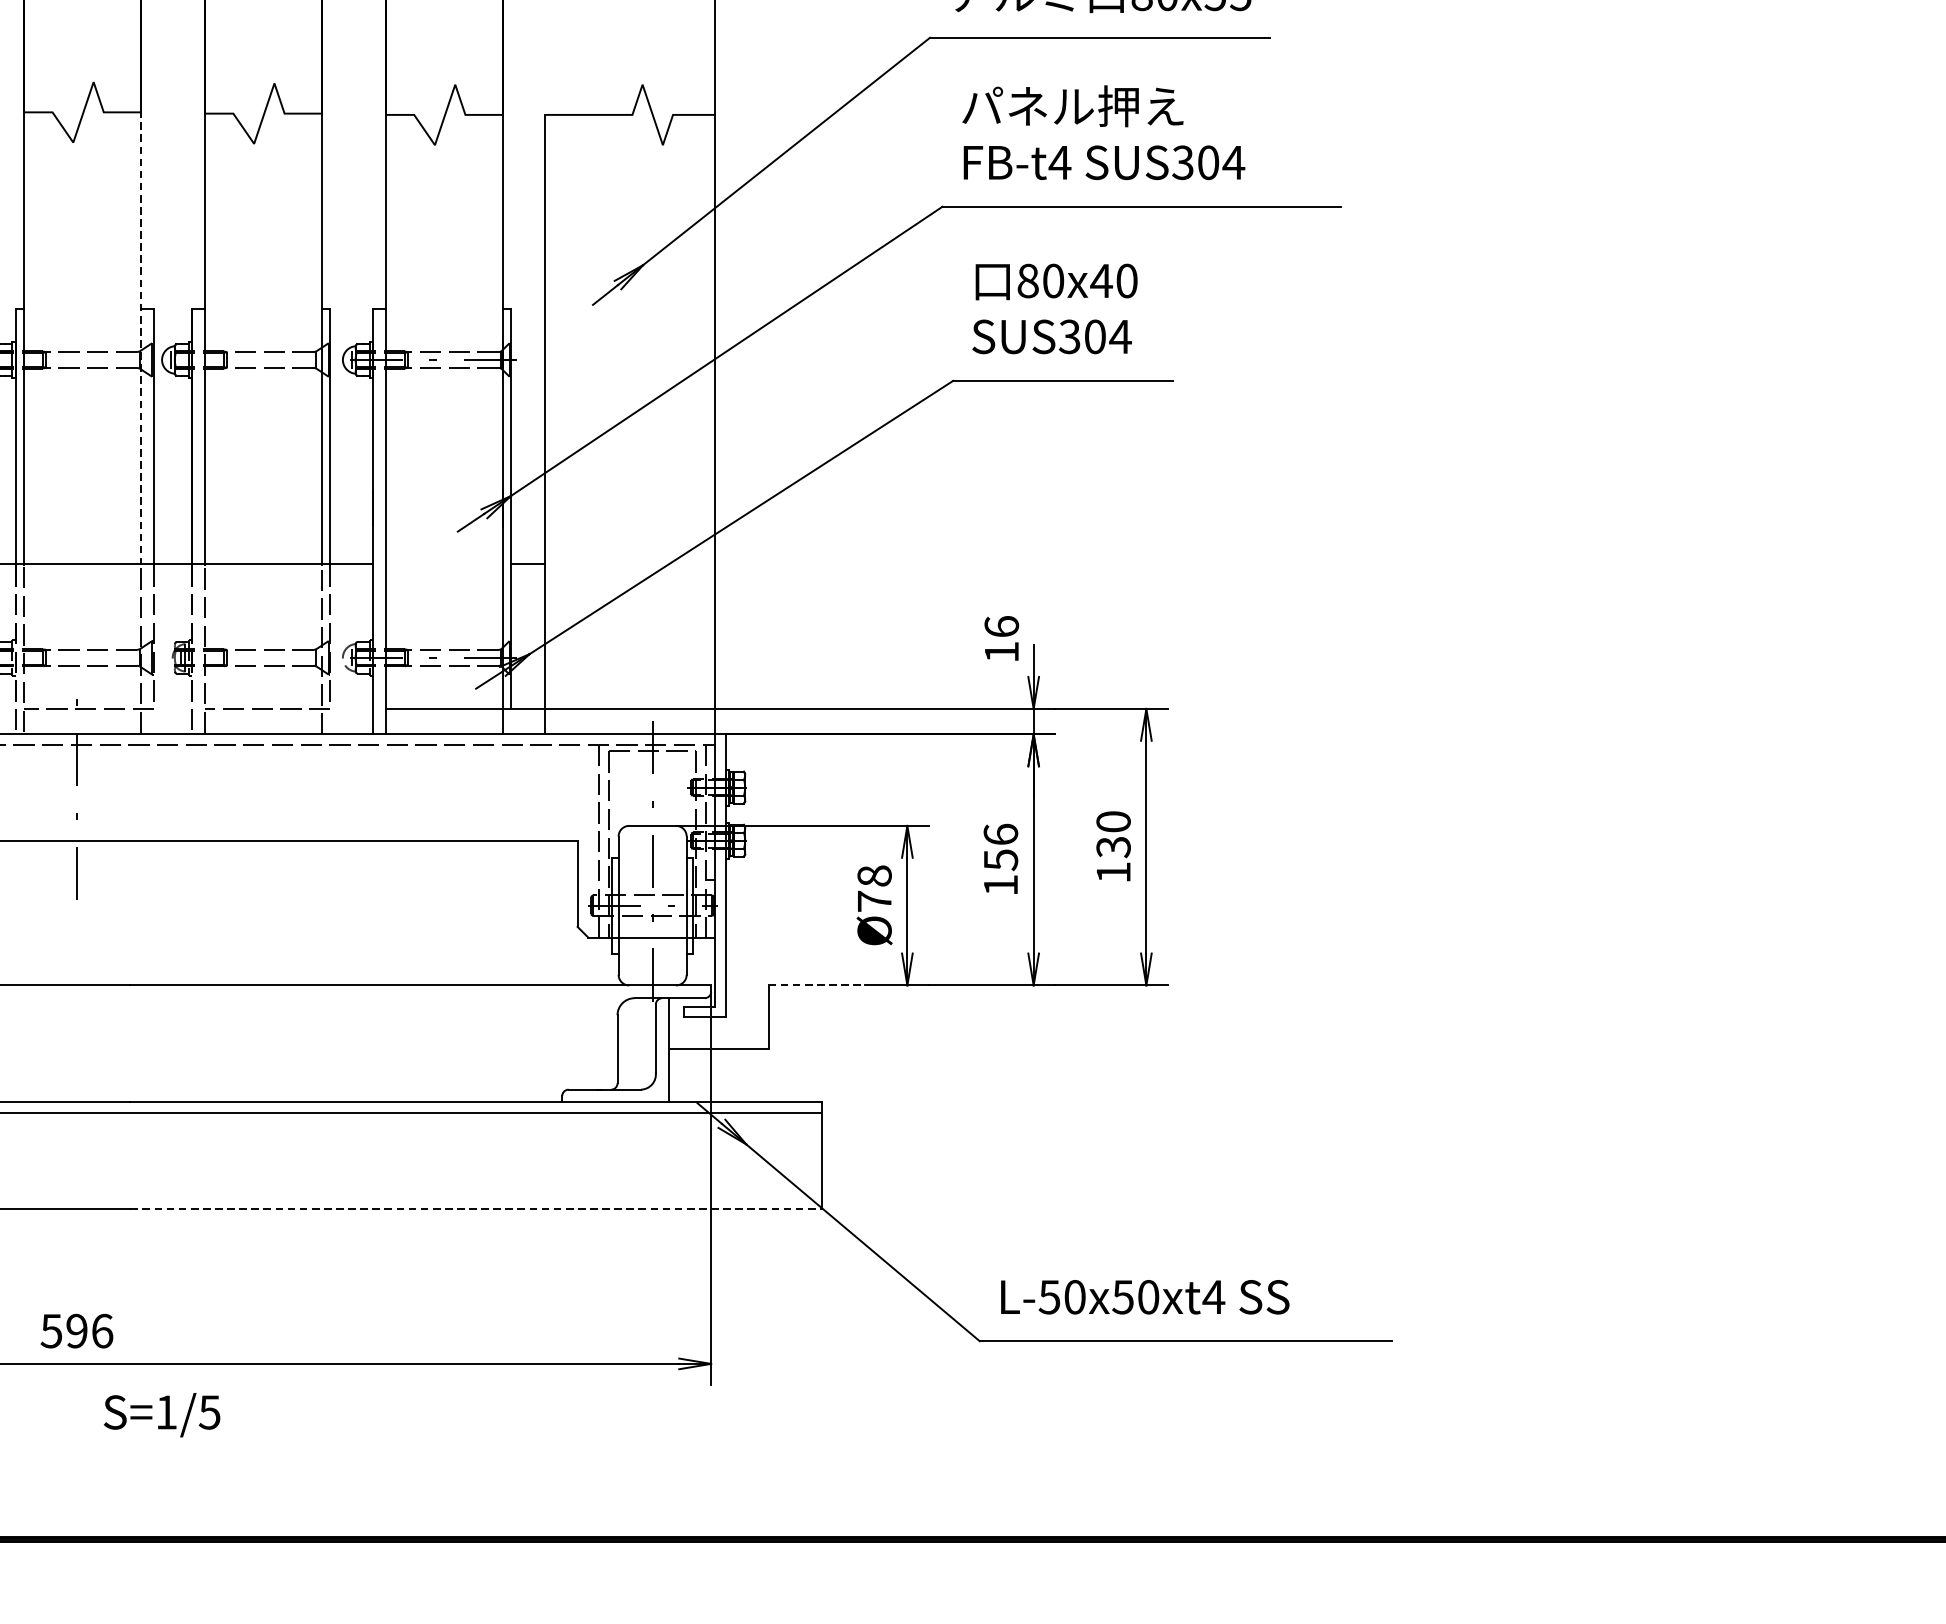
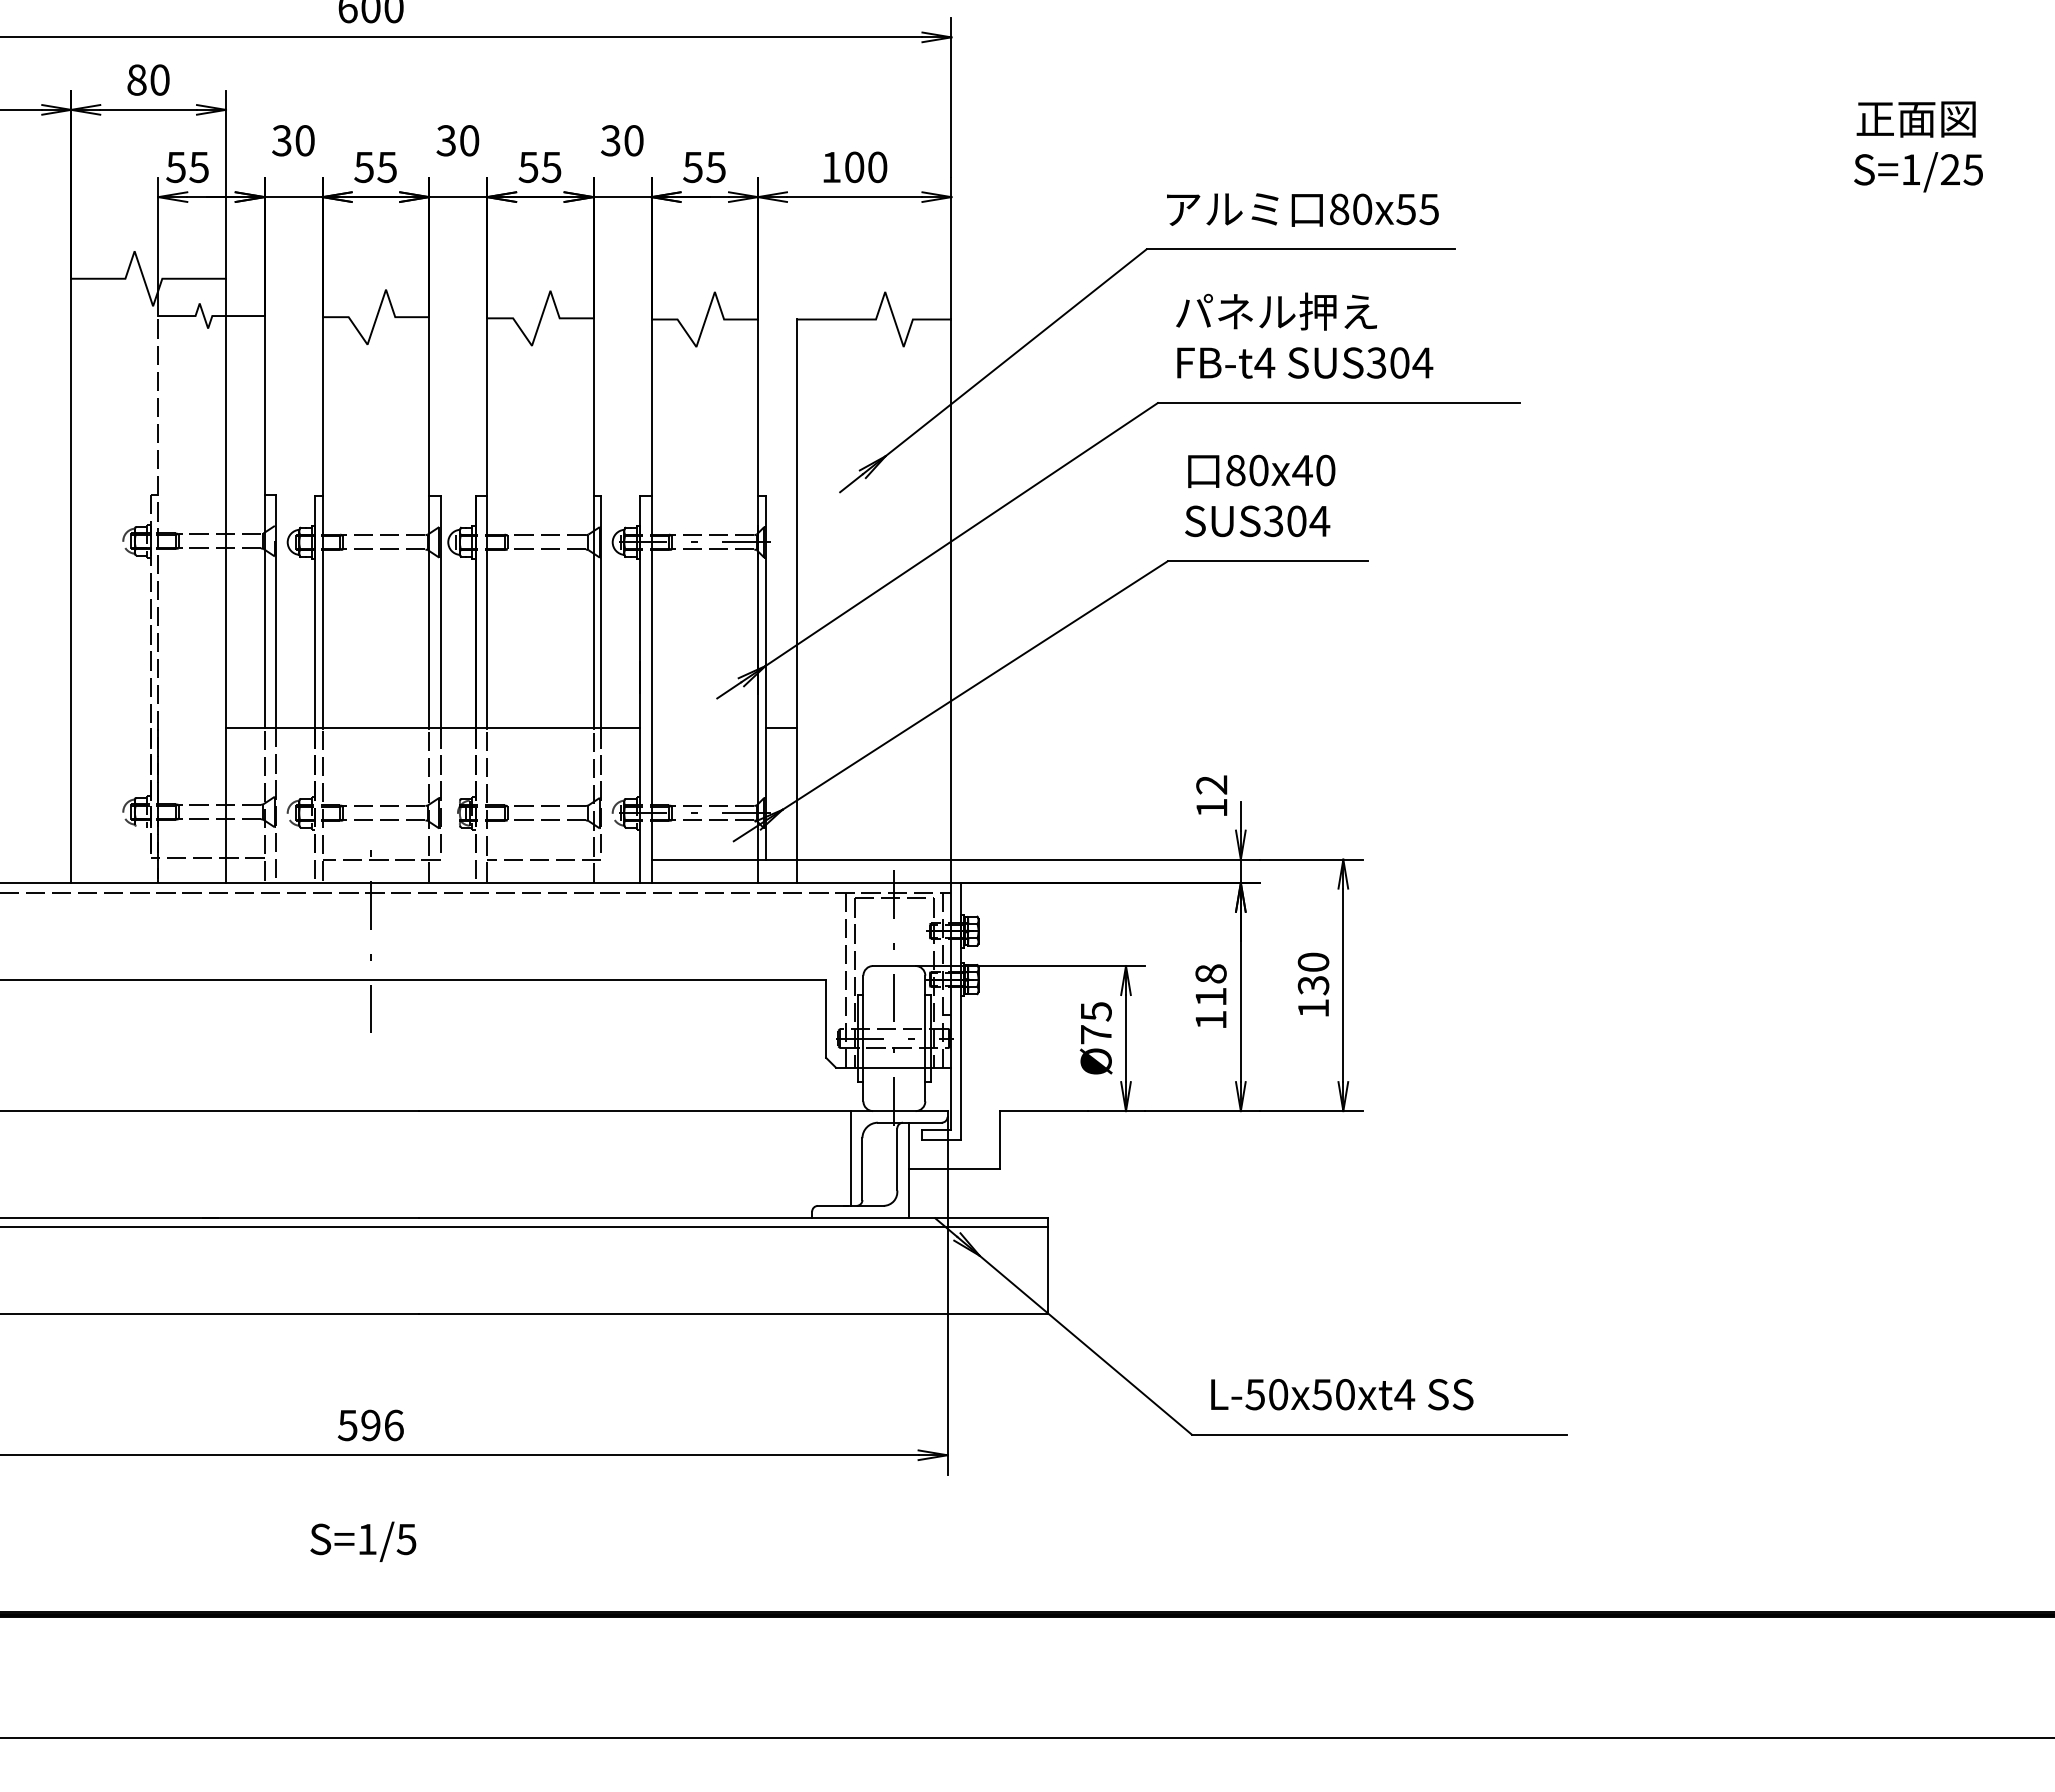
line: (141, 338) -> (429, 522), dashed -> solid
text: (1001, 626) -> (1211, 784), 16 -> 12
text: (1000, 847) -> (1210, 985), 156 -> 118
text: (873, 875) -> (1095, 1011), Ø78 -> Ø75
line: (816, 985) -> (1043, 1111), dashed -> solid
line: (604, 1037) -> (850, 1158), added
line: (476, 1209) -> (734, 1314), dashed -> solid
text: (162, 1414) -> (363, 1541), moved

